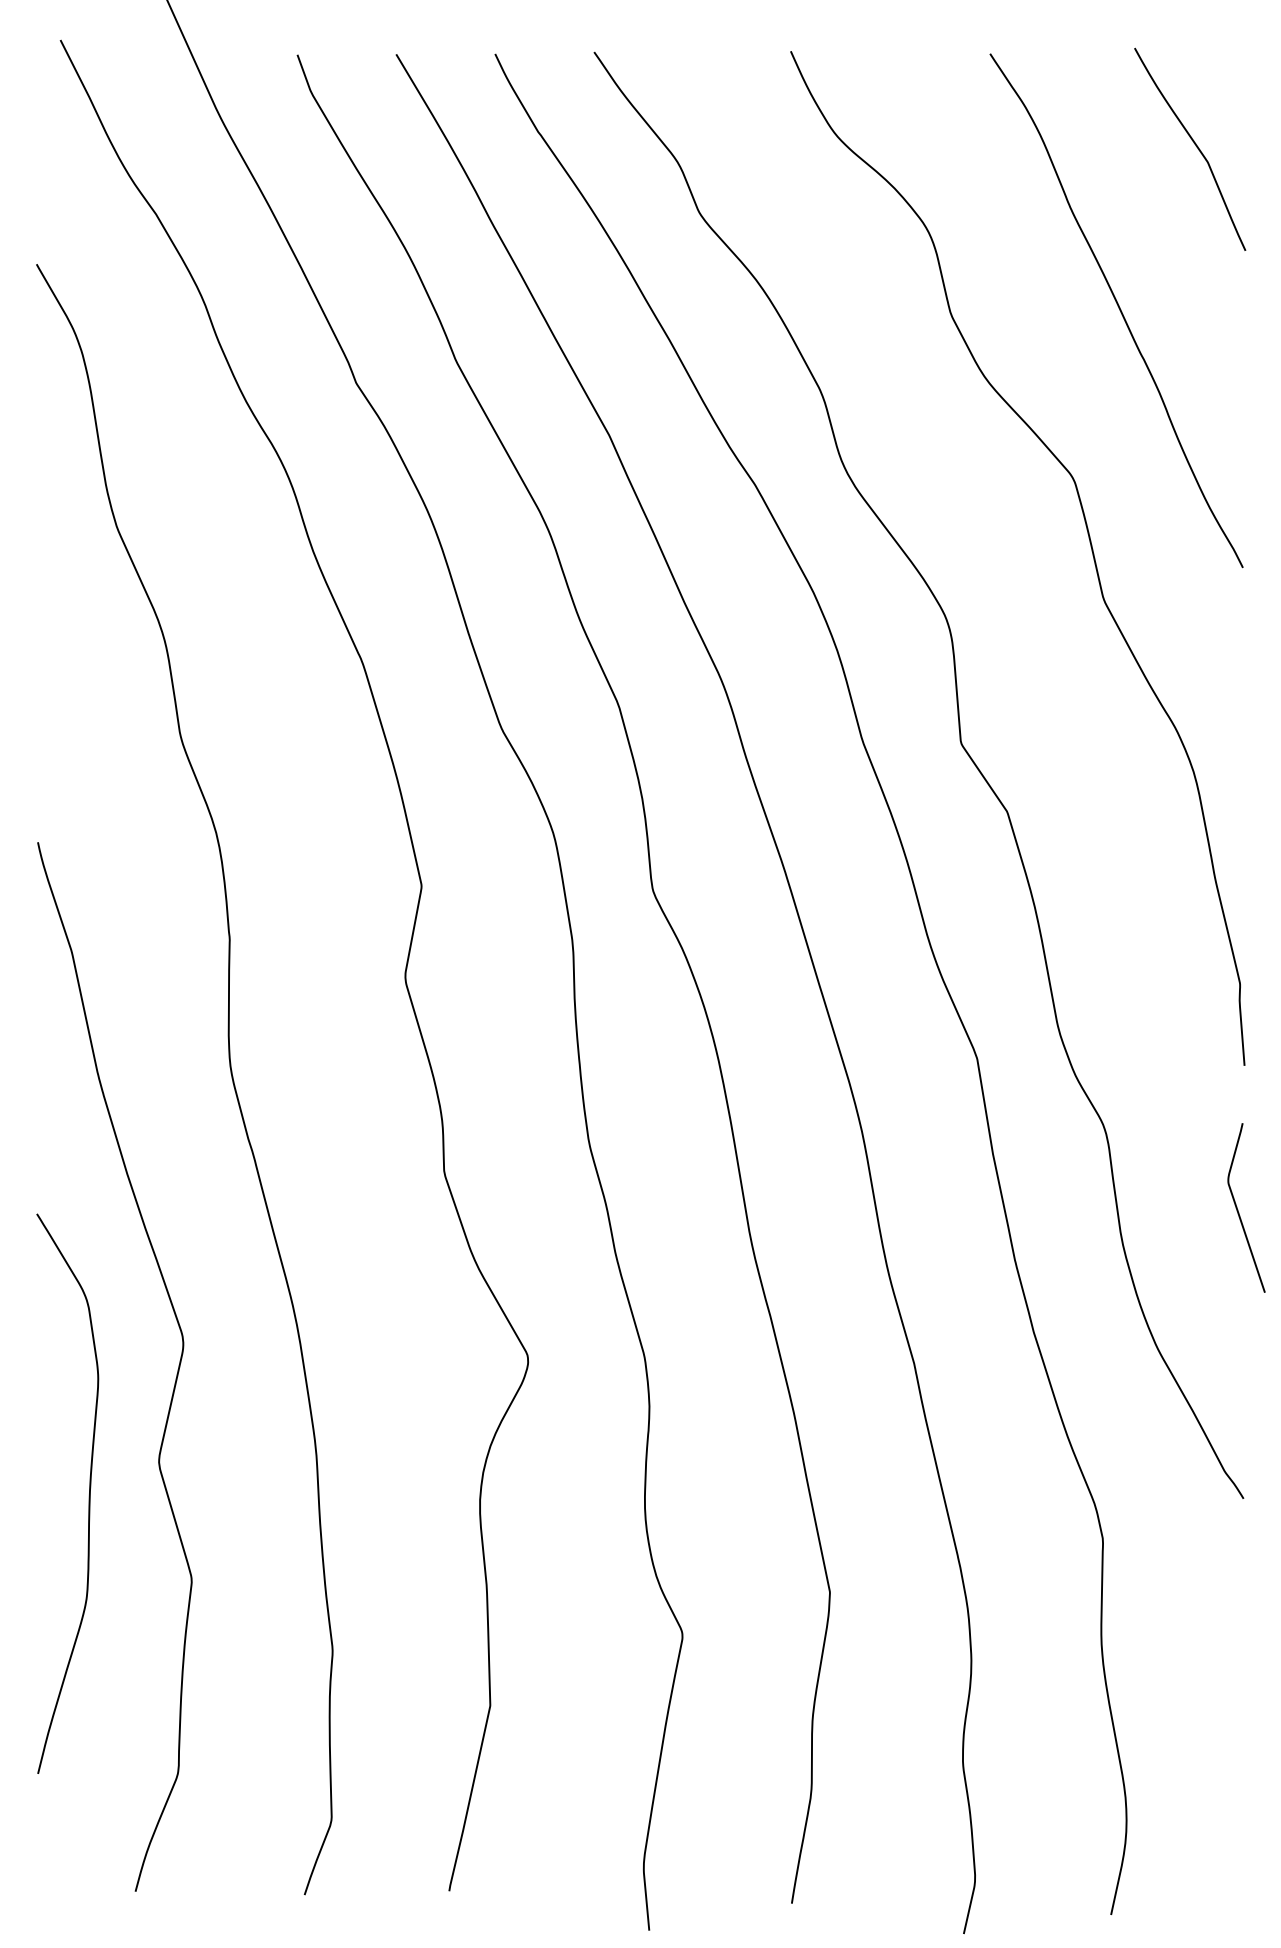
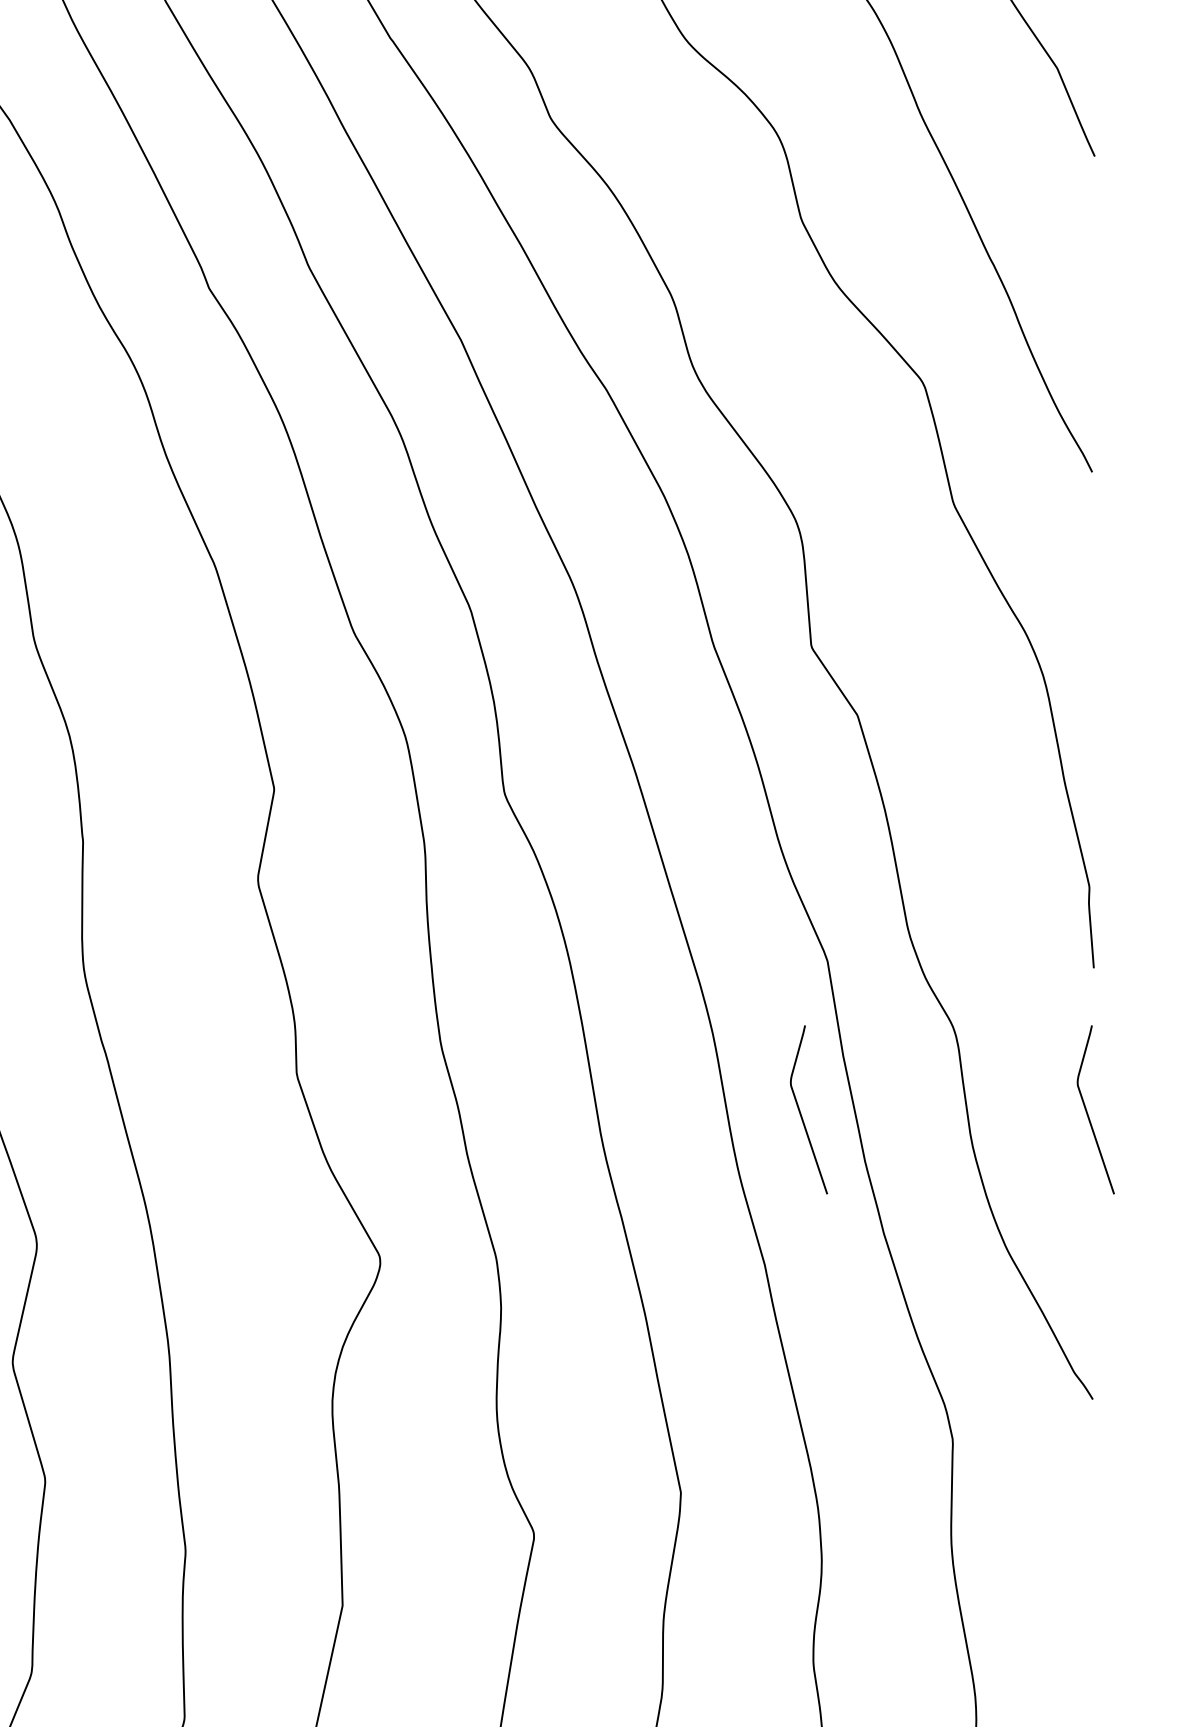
curve: (950, 1209) -> (800, 1111), added

